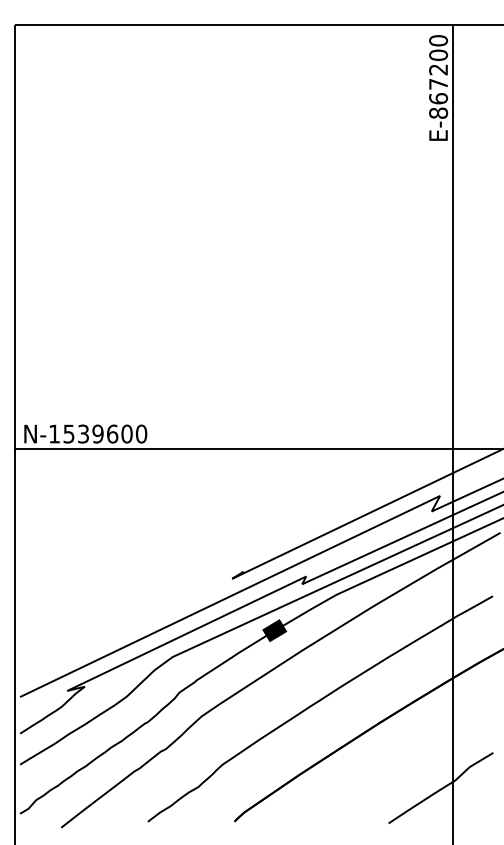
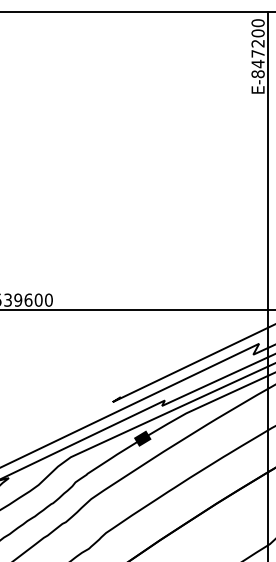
text: (438, 98) -> (258, 63), E-867200 -> E-847200

